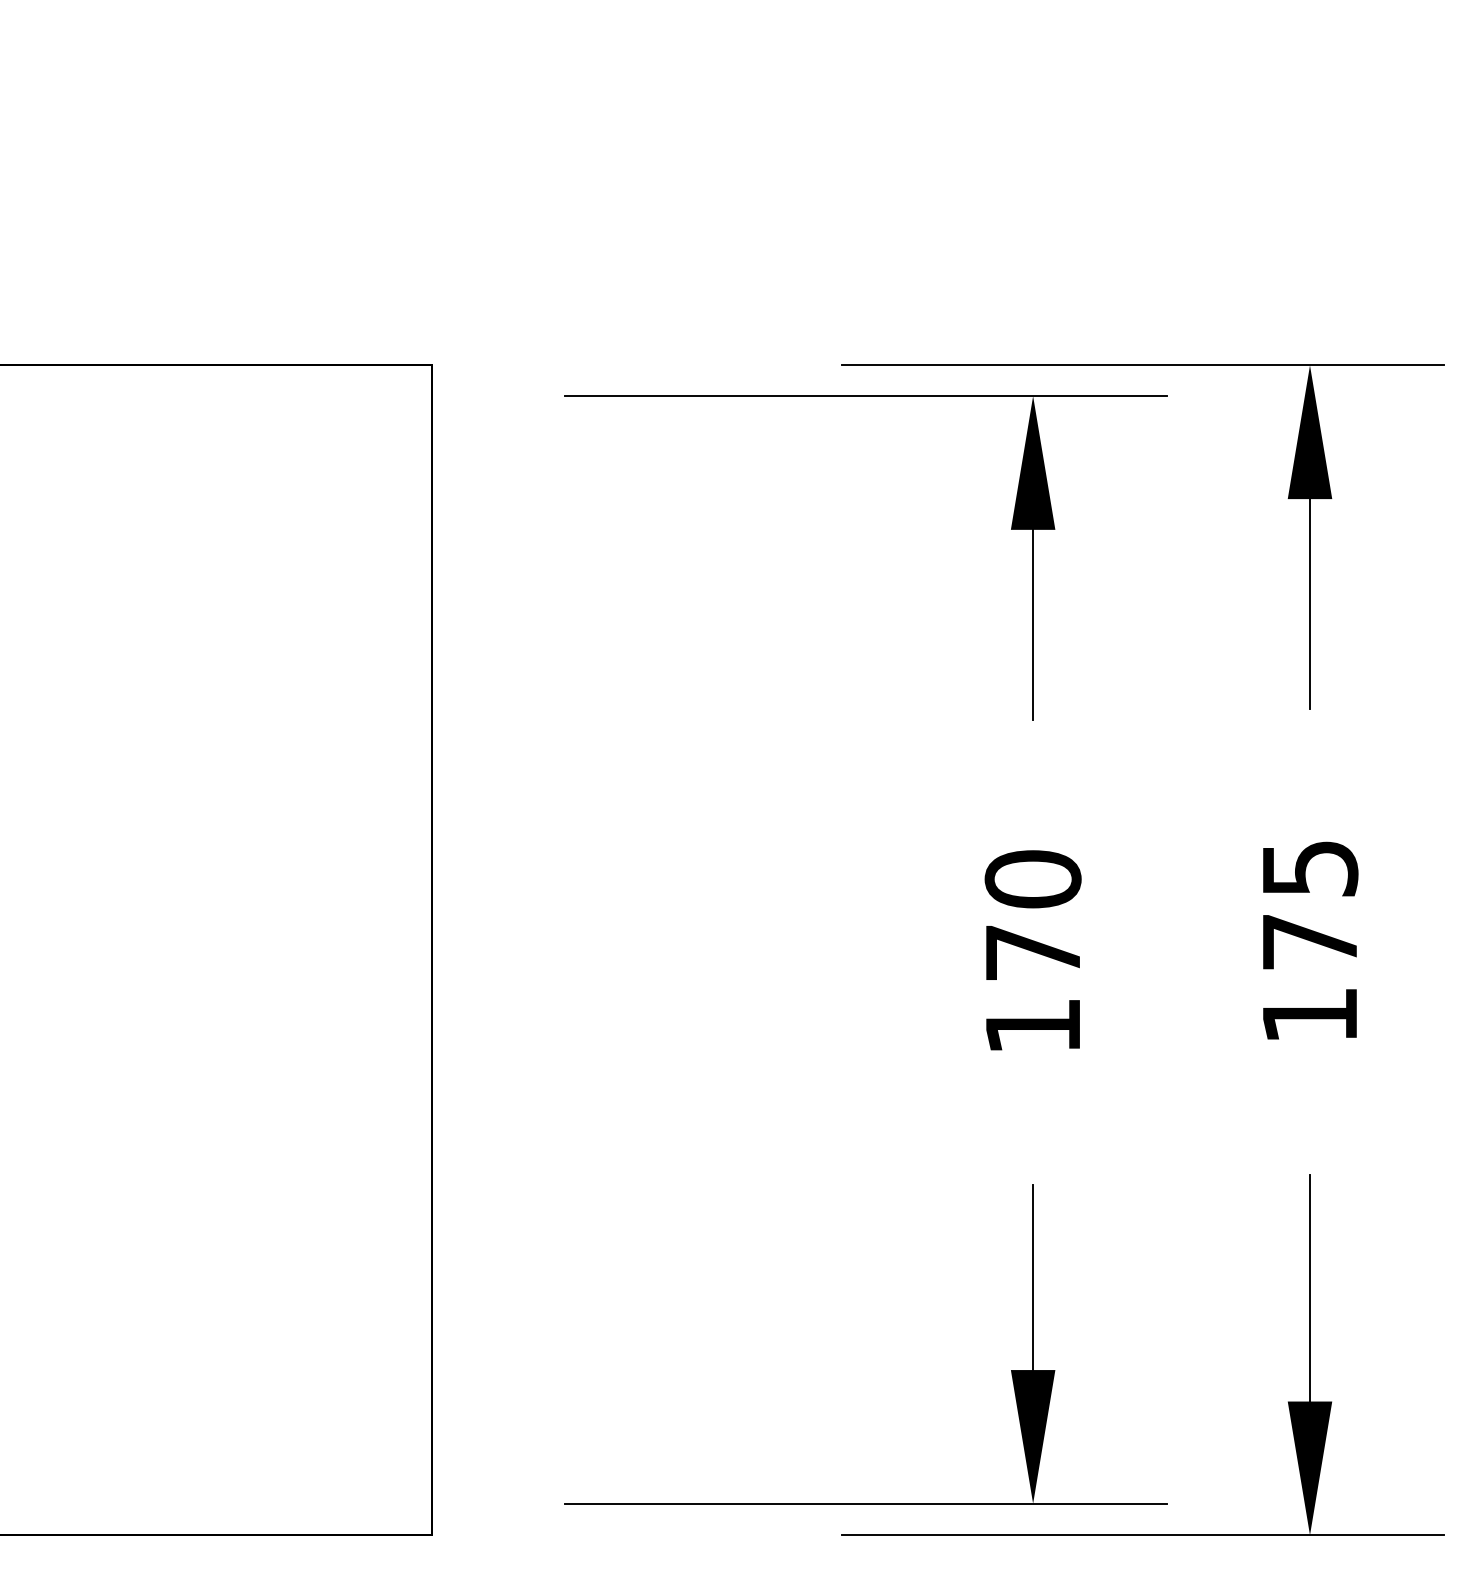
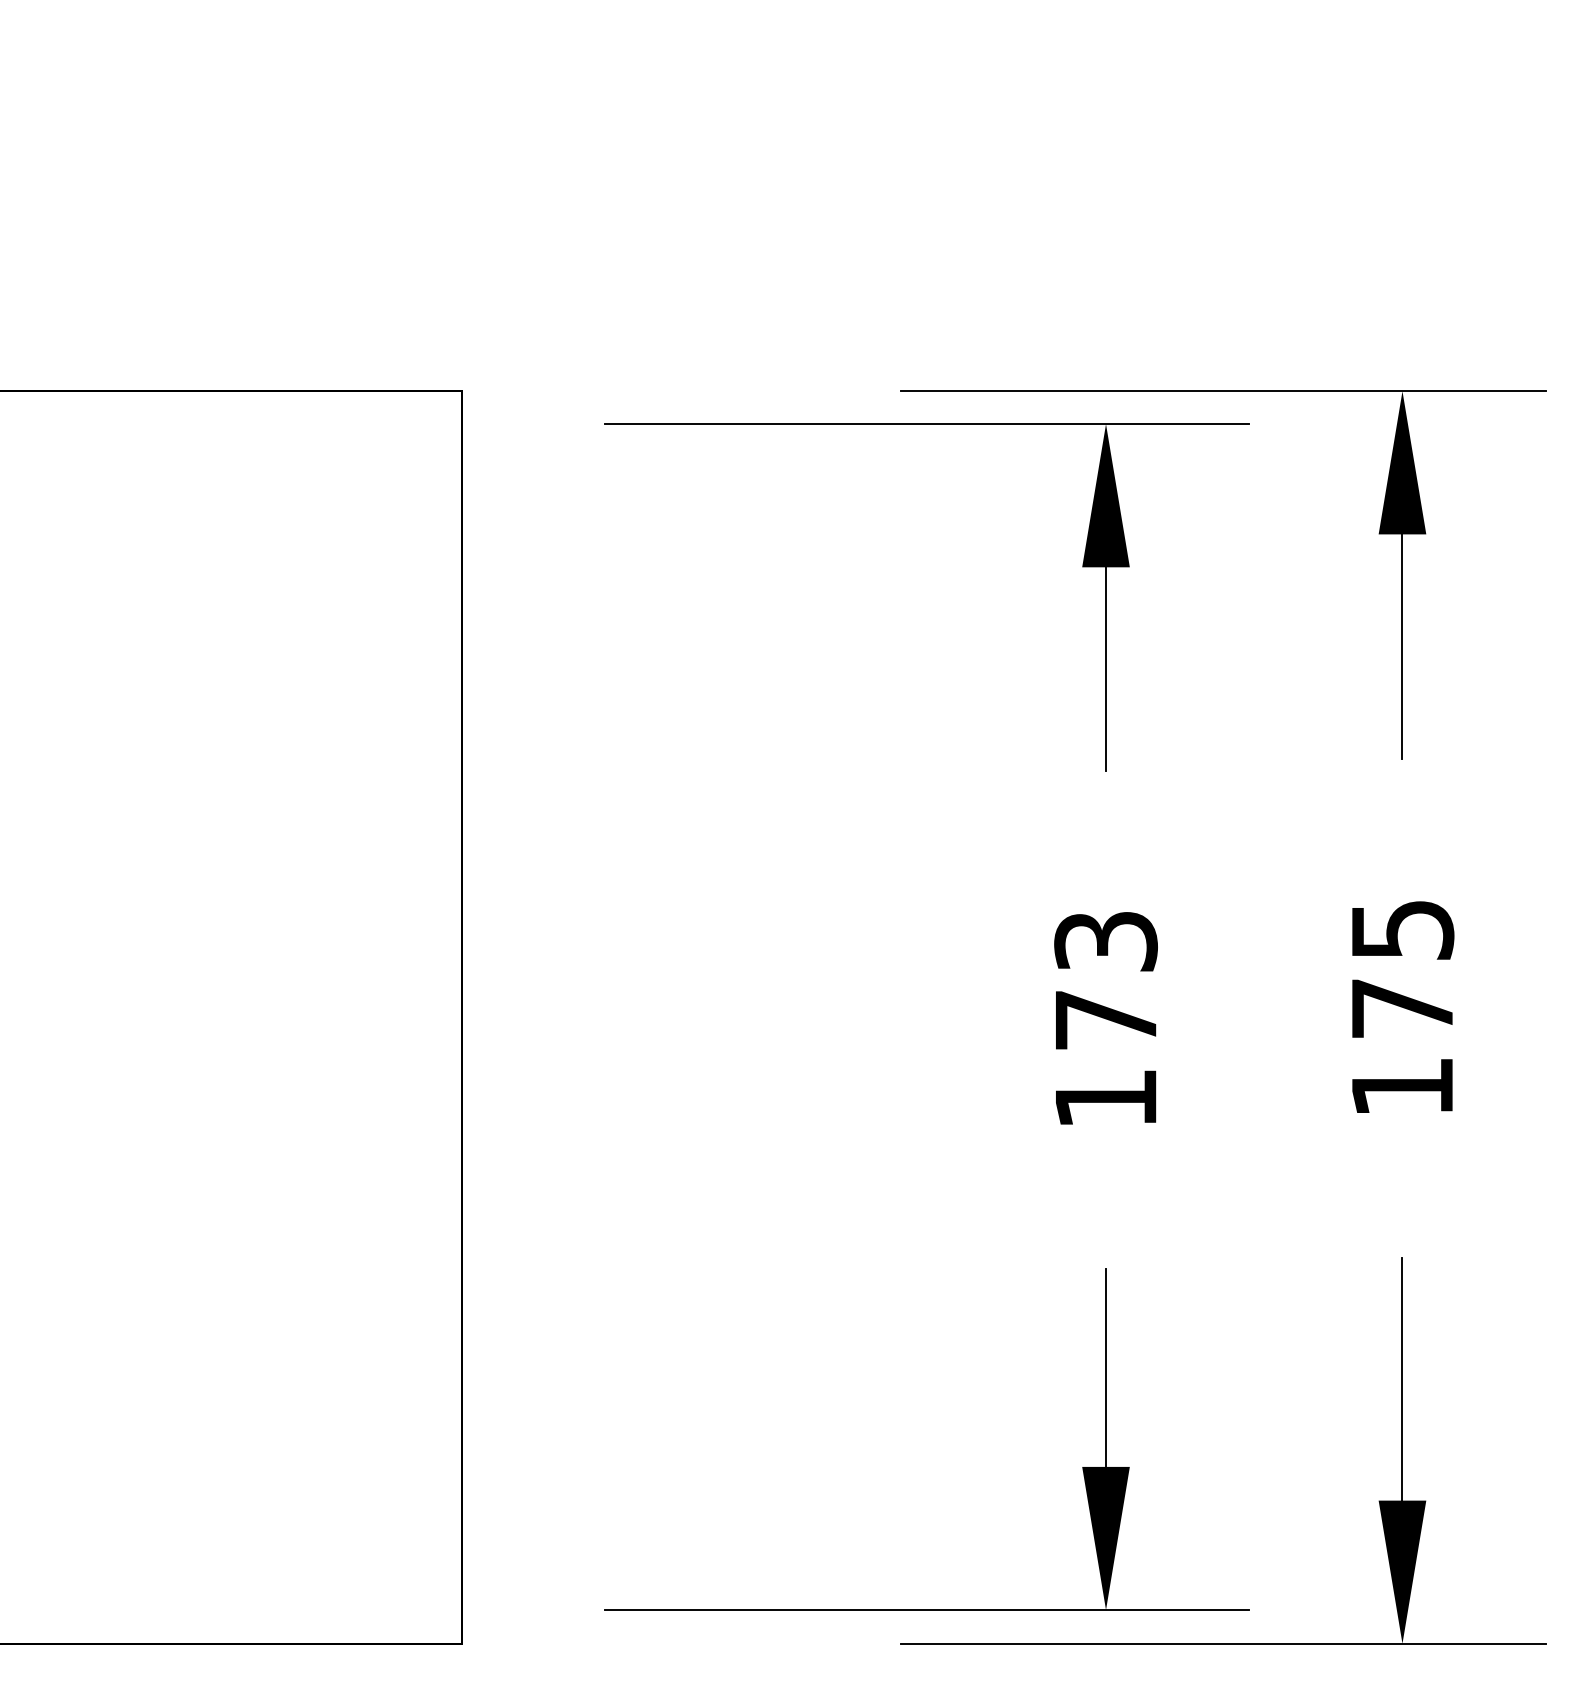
text: (1032, 879) -> (1105, 941), 170 -> 173

